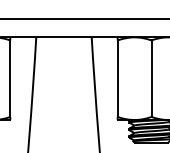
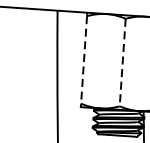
line: (117, 79) -> (83, 60), solid -> dashed
line: (151, 79) -> (122, 63), solid -> dashed

